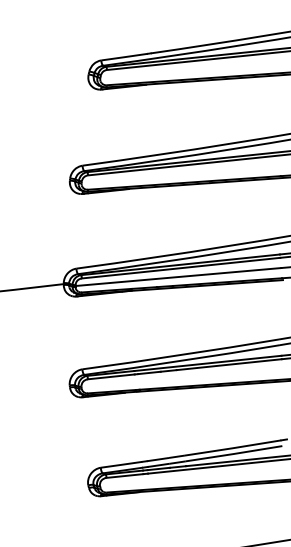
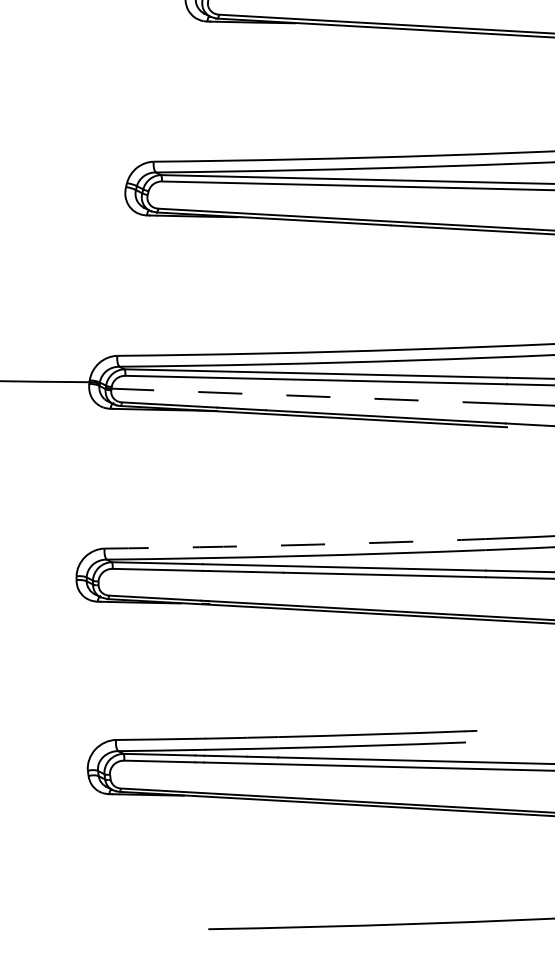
line: (177, 277) -> (307, 396), solid -> dashed
arc: (180, 355) -> (294, 545), solid -> dashed

